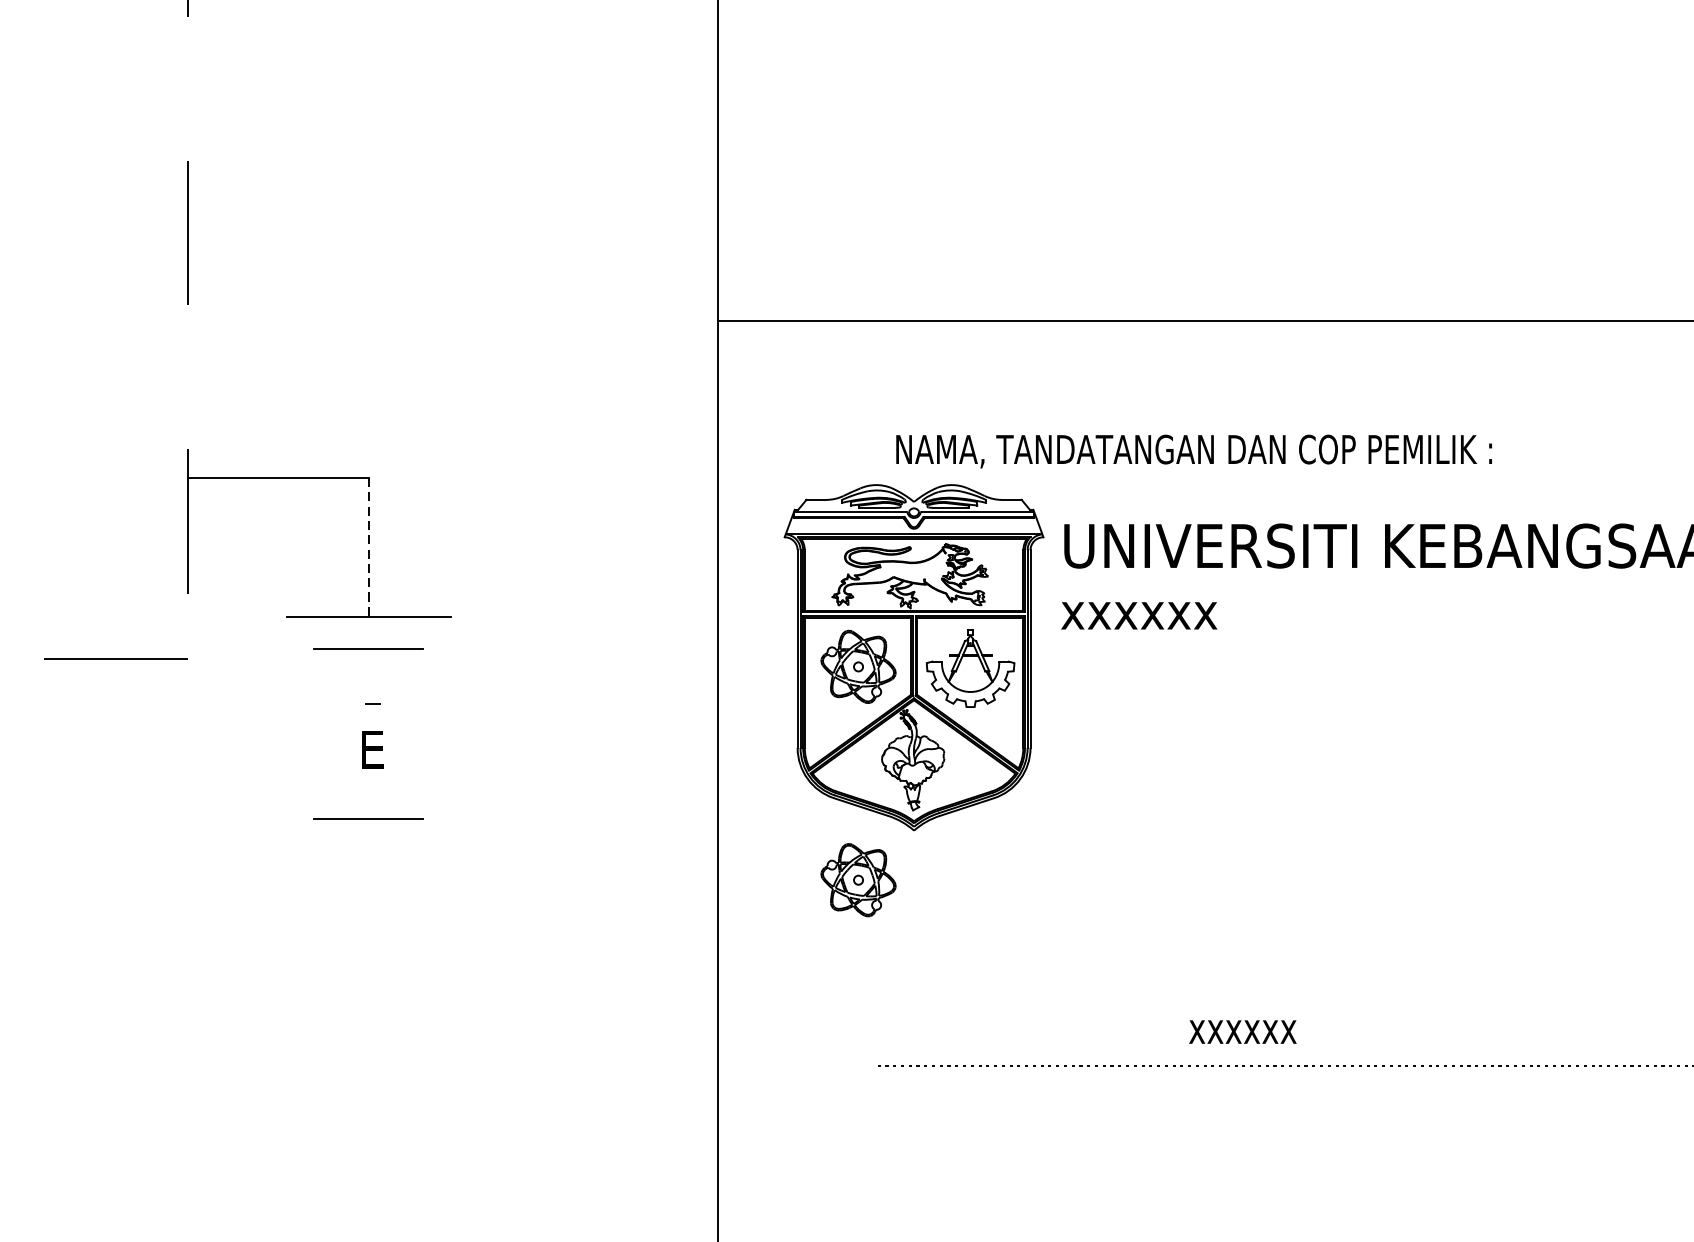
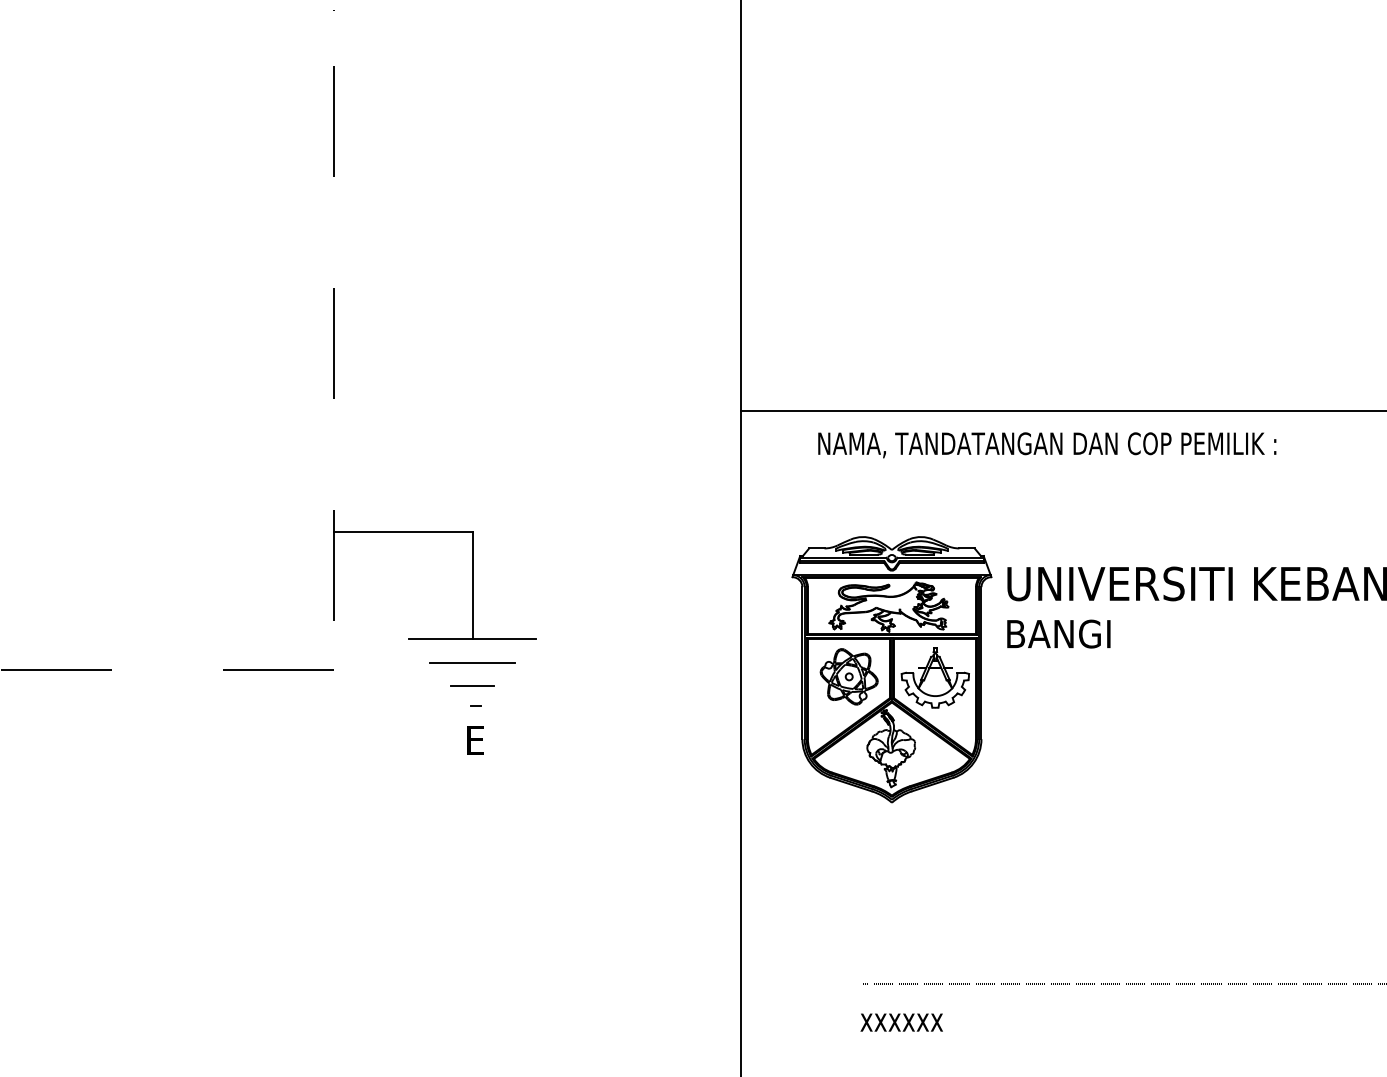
text: (1194, 451) -> (1047, 445), moved
line: (368, 548) -> (472, 585), dashed -> solid
text: (1138, 610) -> (1064, 633), xxxxxx -> BANGI
line: (368, 679) -> (472, 686), added
line: (368, 818) -> (472, 793), removed
part: (857, 879) -> (848, 840), removed
text: (1242, 1031) -> (901, 1022), moved

